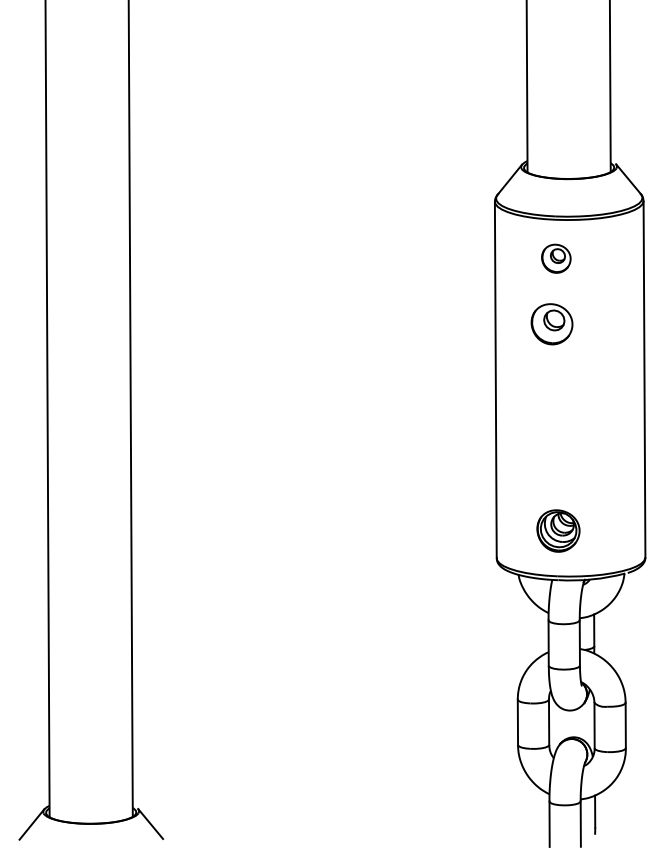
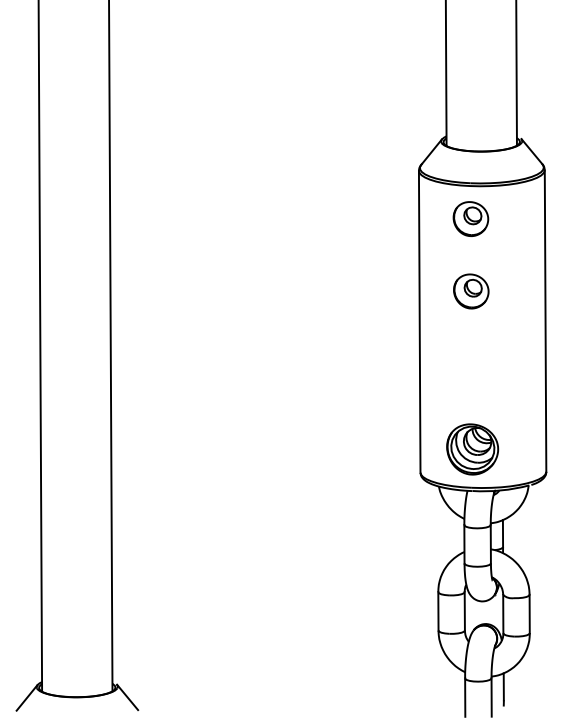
part: (555, 258) -> (470, 218), size x1.43
part: (552, 324) -> (471, 291), moved
part: (558, 531) -> (472, 449), size x1.43

